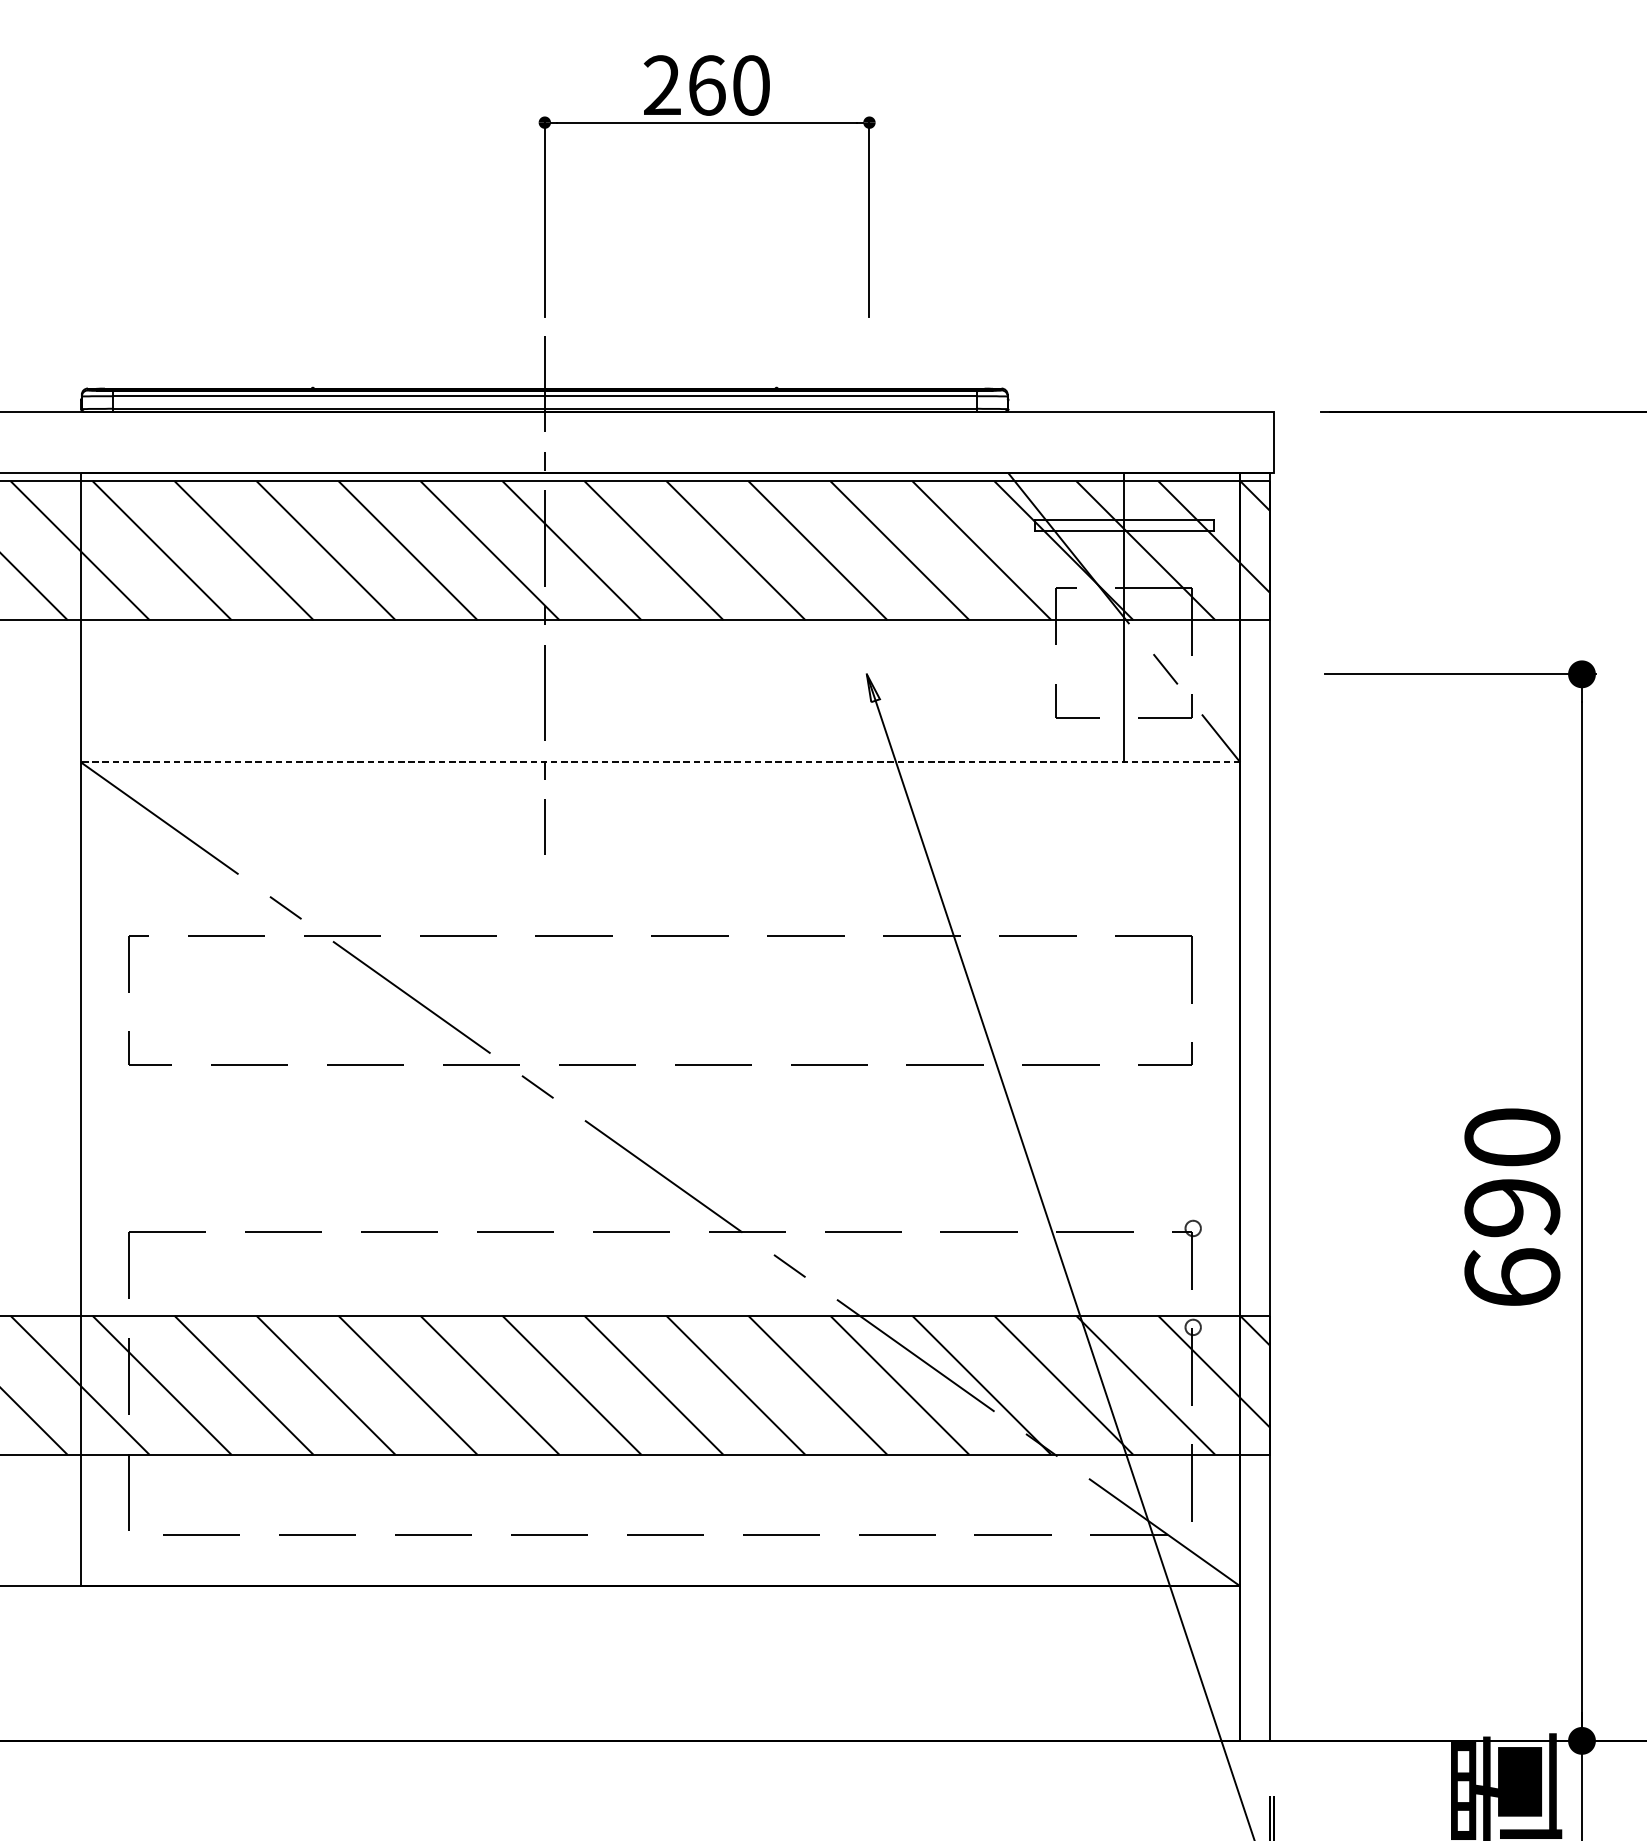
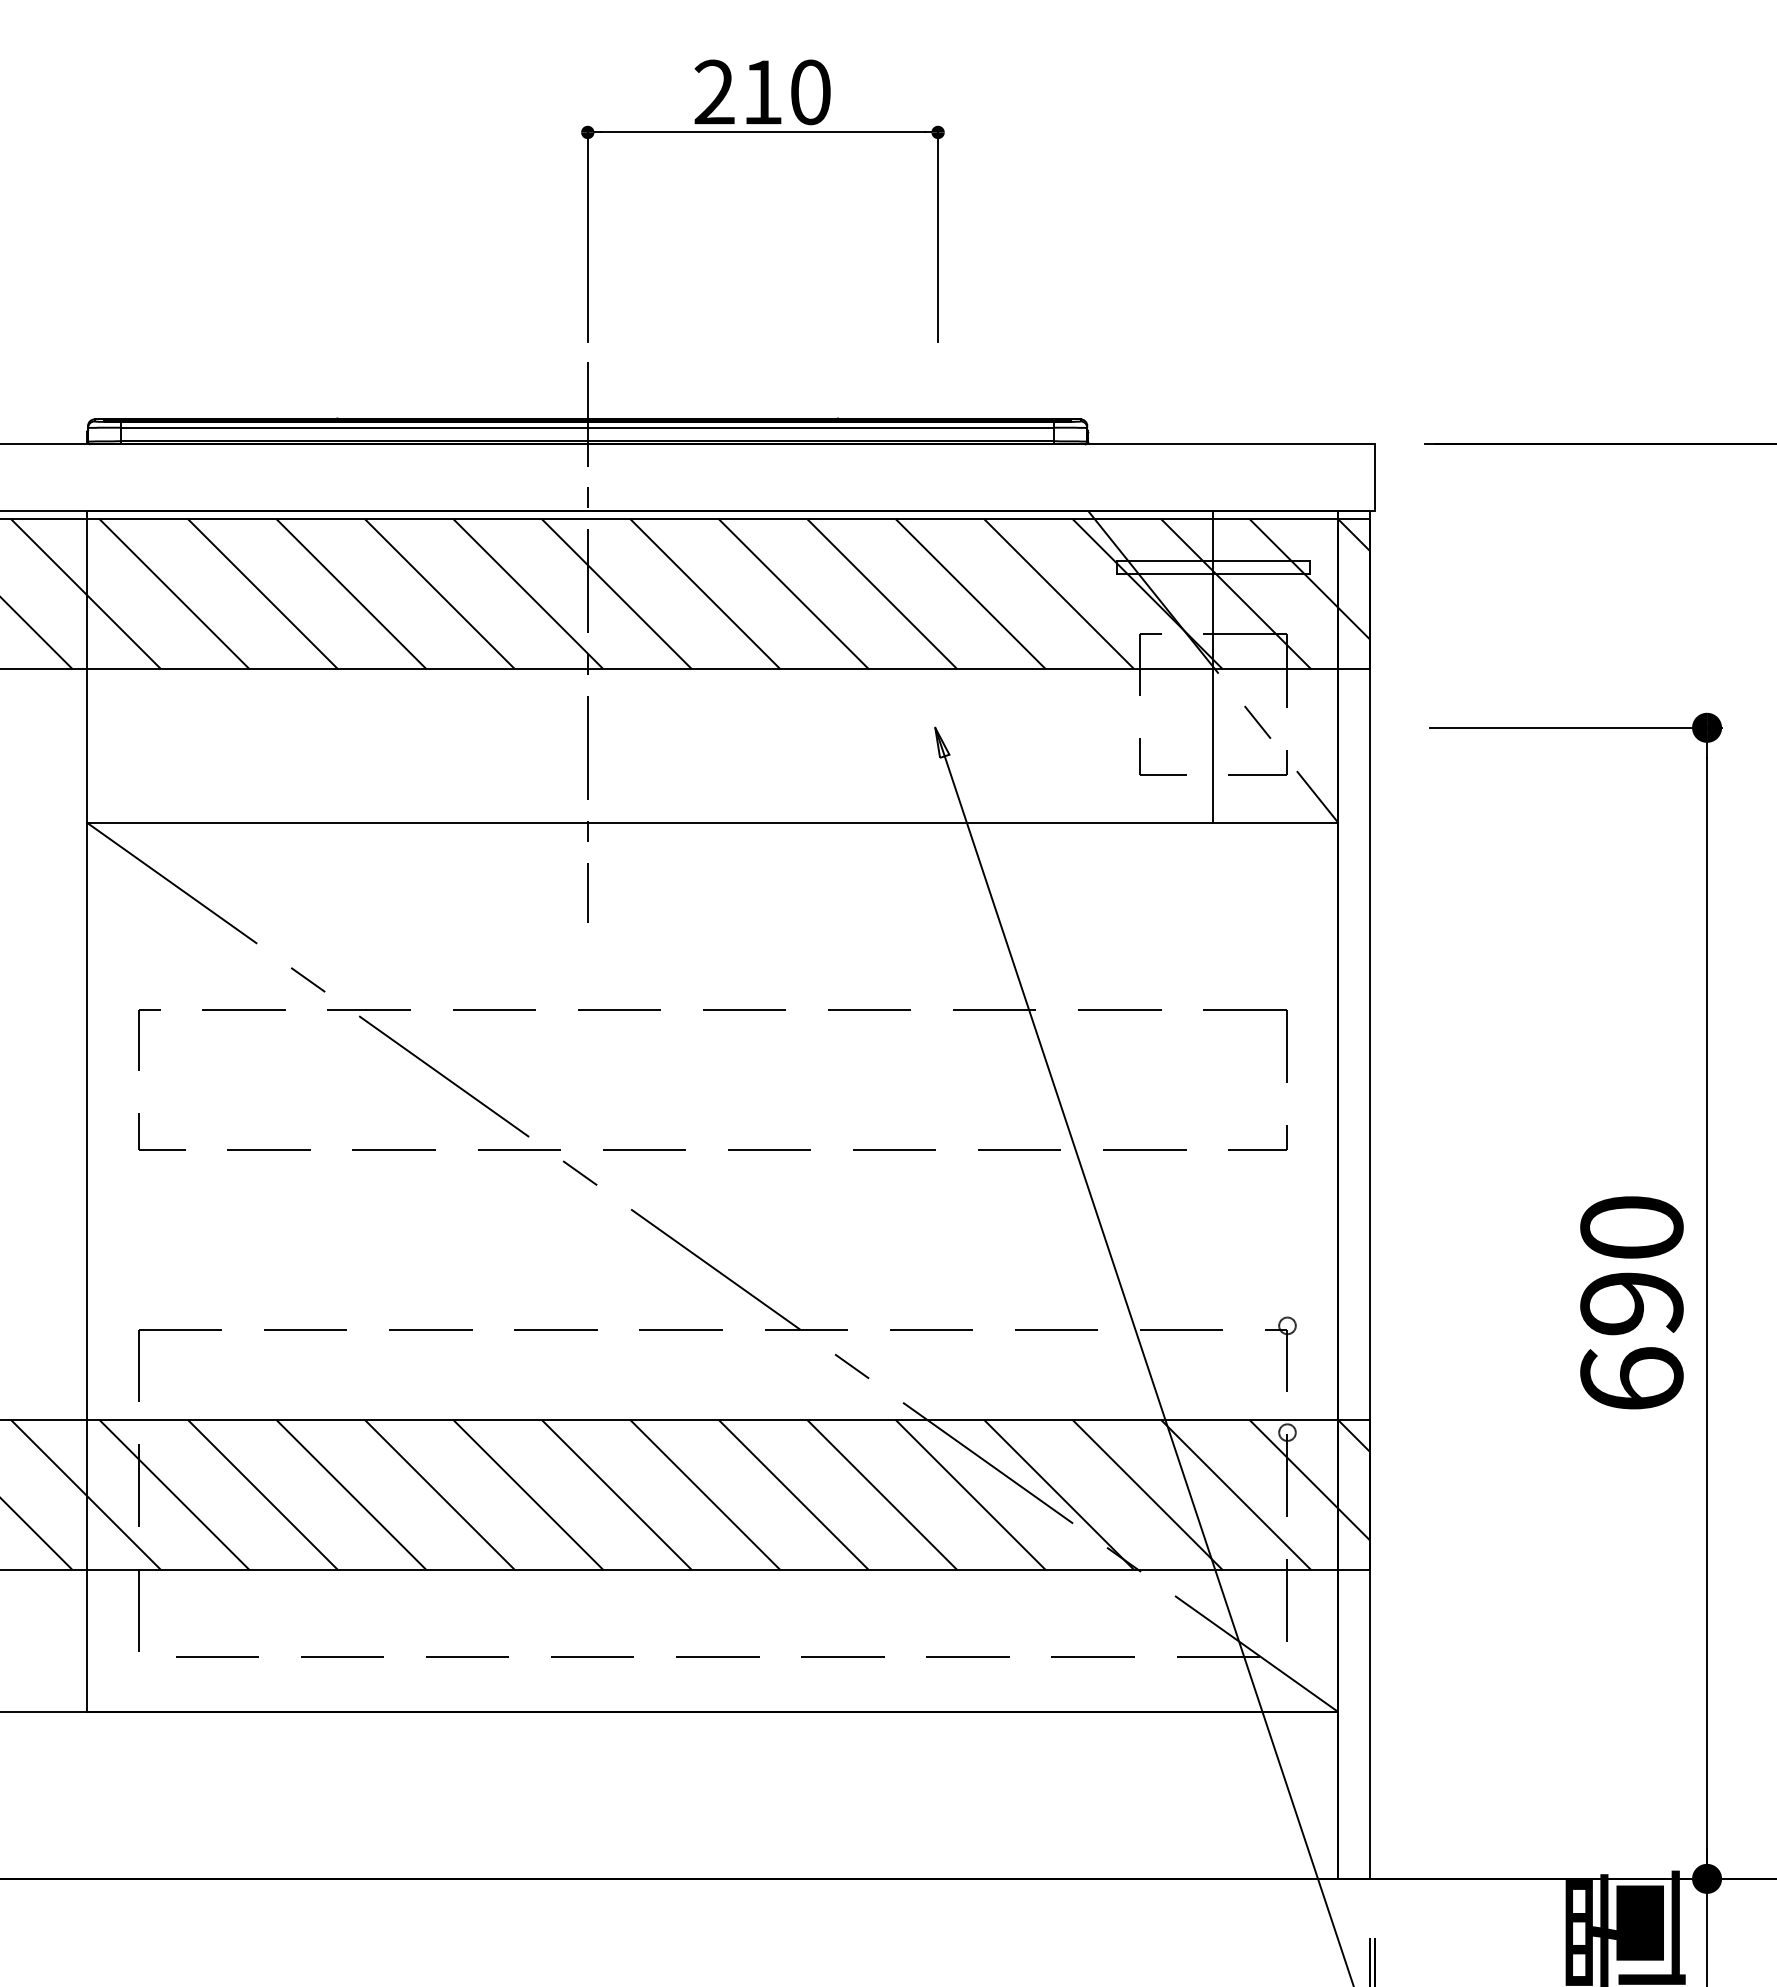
text: (707, 85) -> (763, 92), 260 -> 210
line: (660, 762) -> (712, 822), dashed -> solid

